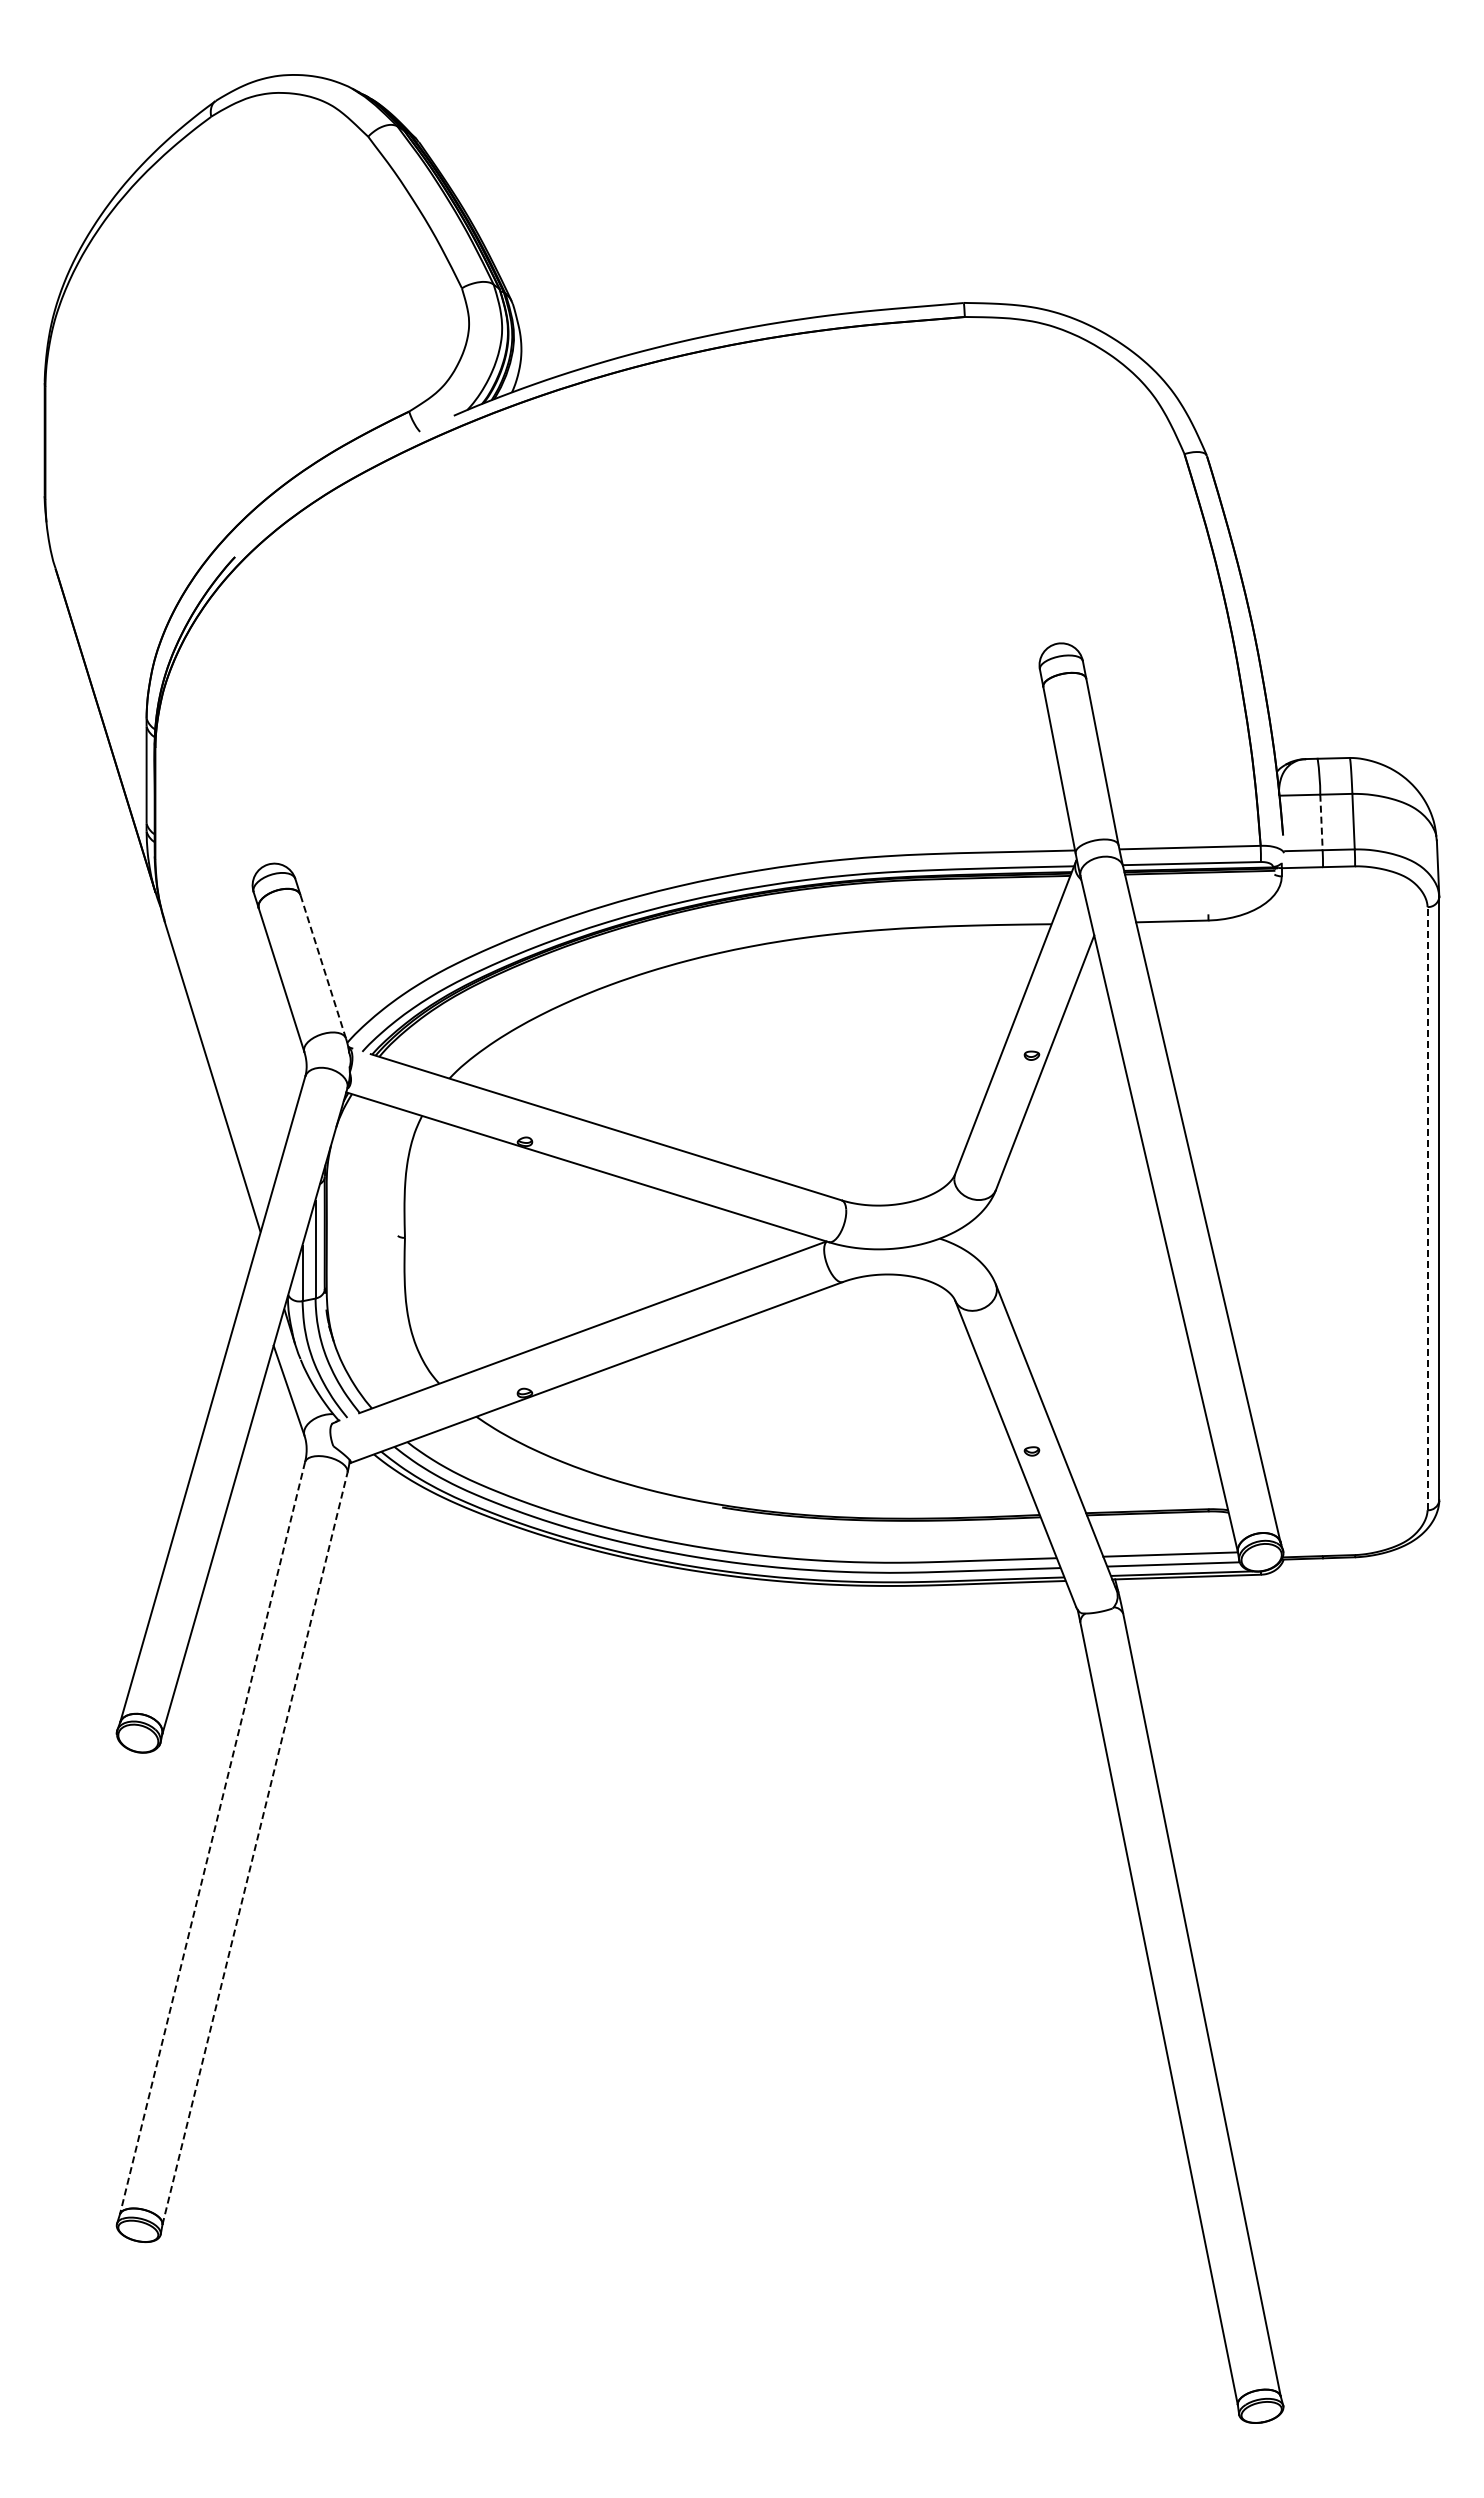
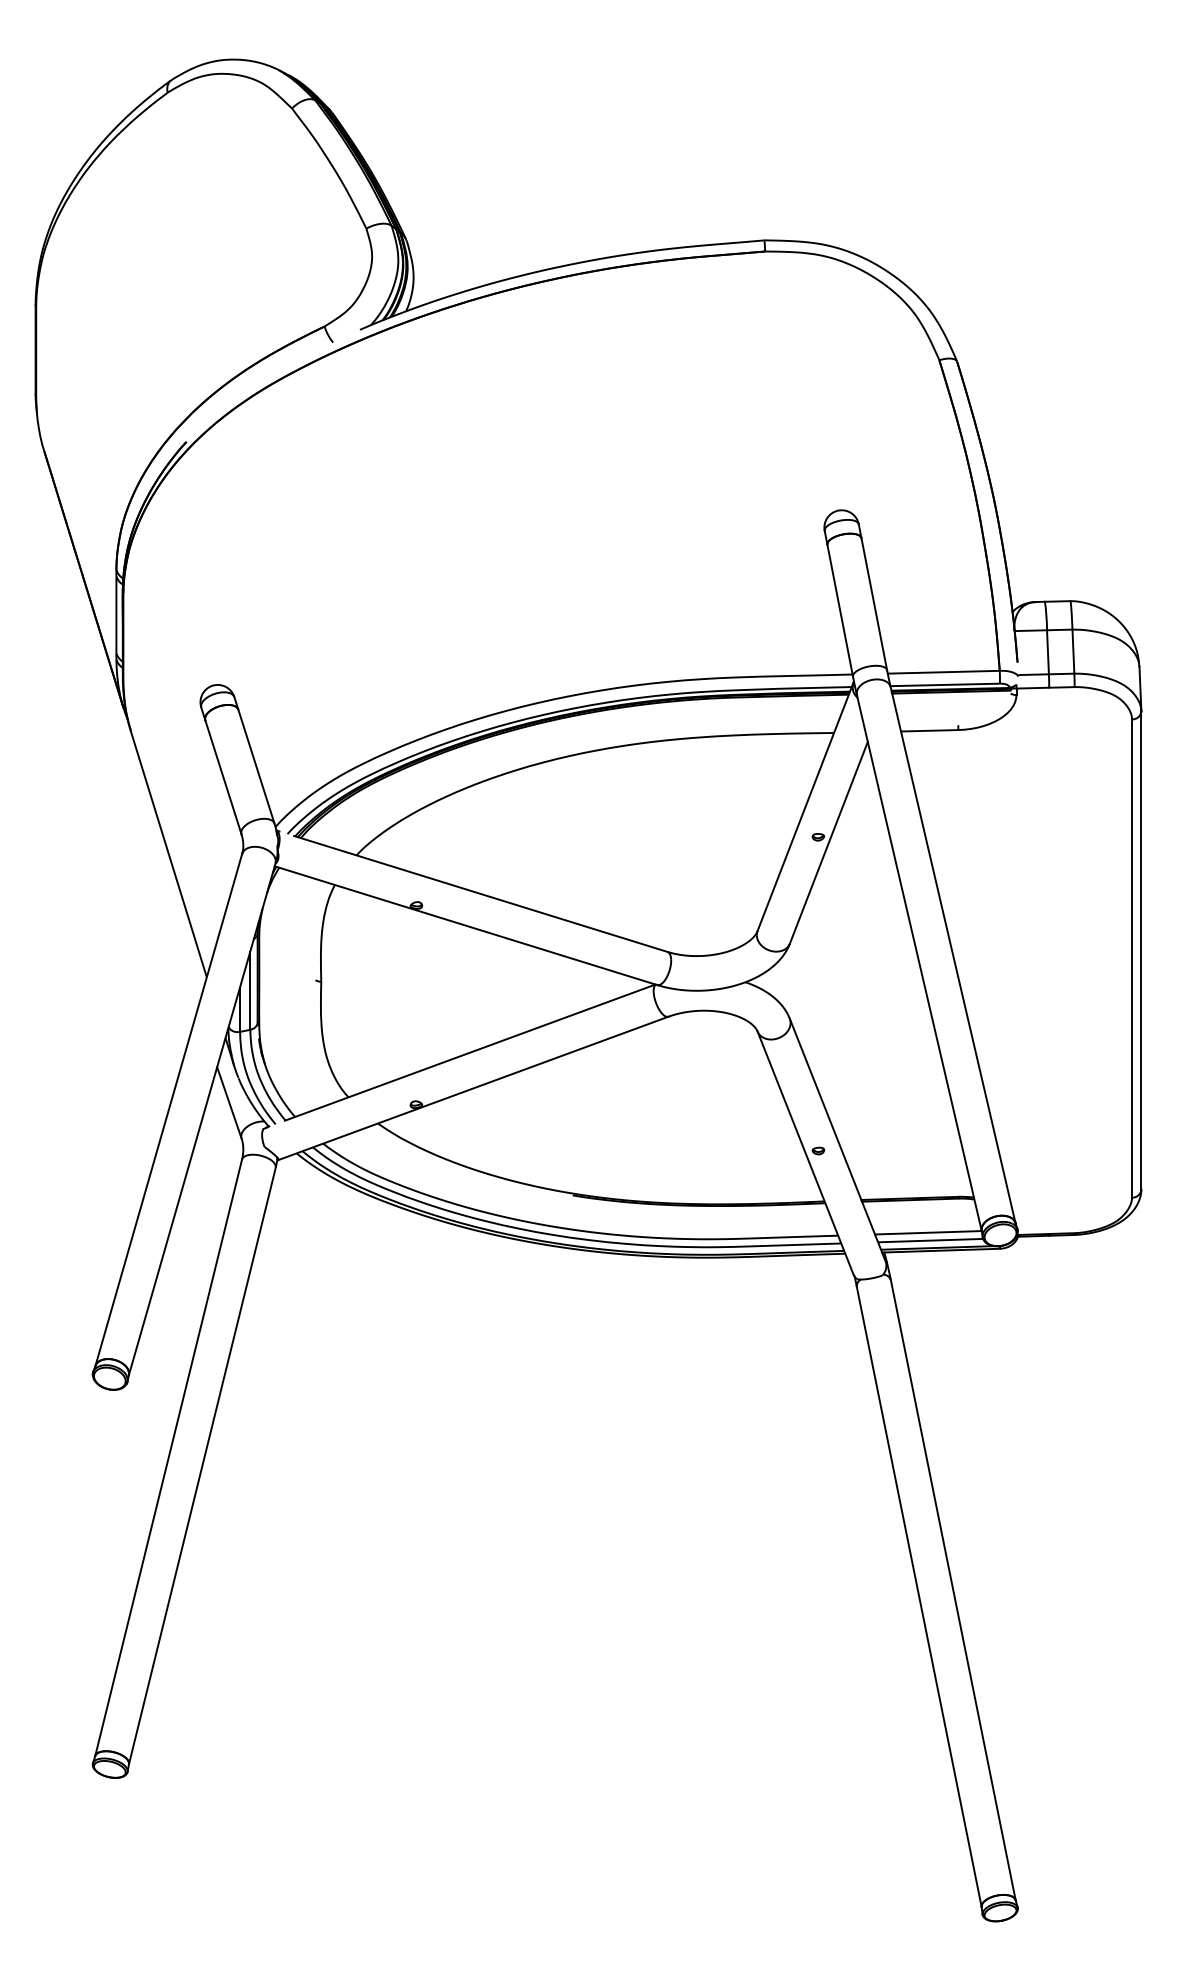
line: (1321, 822) -> (1047, 652), dashed -> solid
line: (323, 966) -> (256, 766), dashed -> solid
line: (1427, 1208) -> (1132, 958), dashed -> solid
line: (212, 1838) -> (168, 1457), dashed -> solid
line: (255, 1848) -> (202, 1465), dashed -> solid

